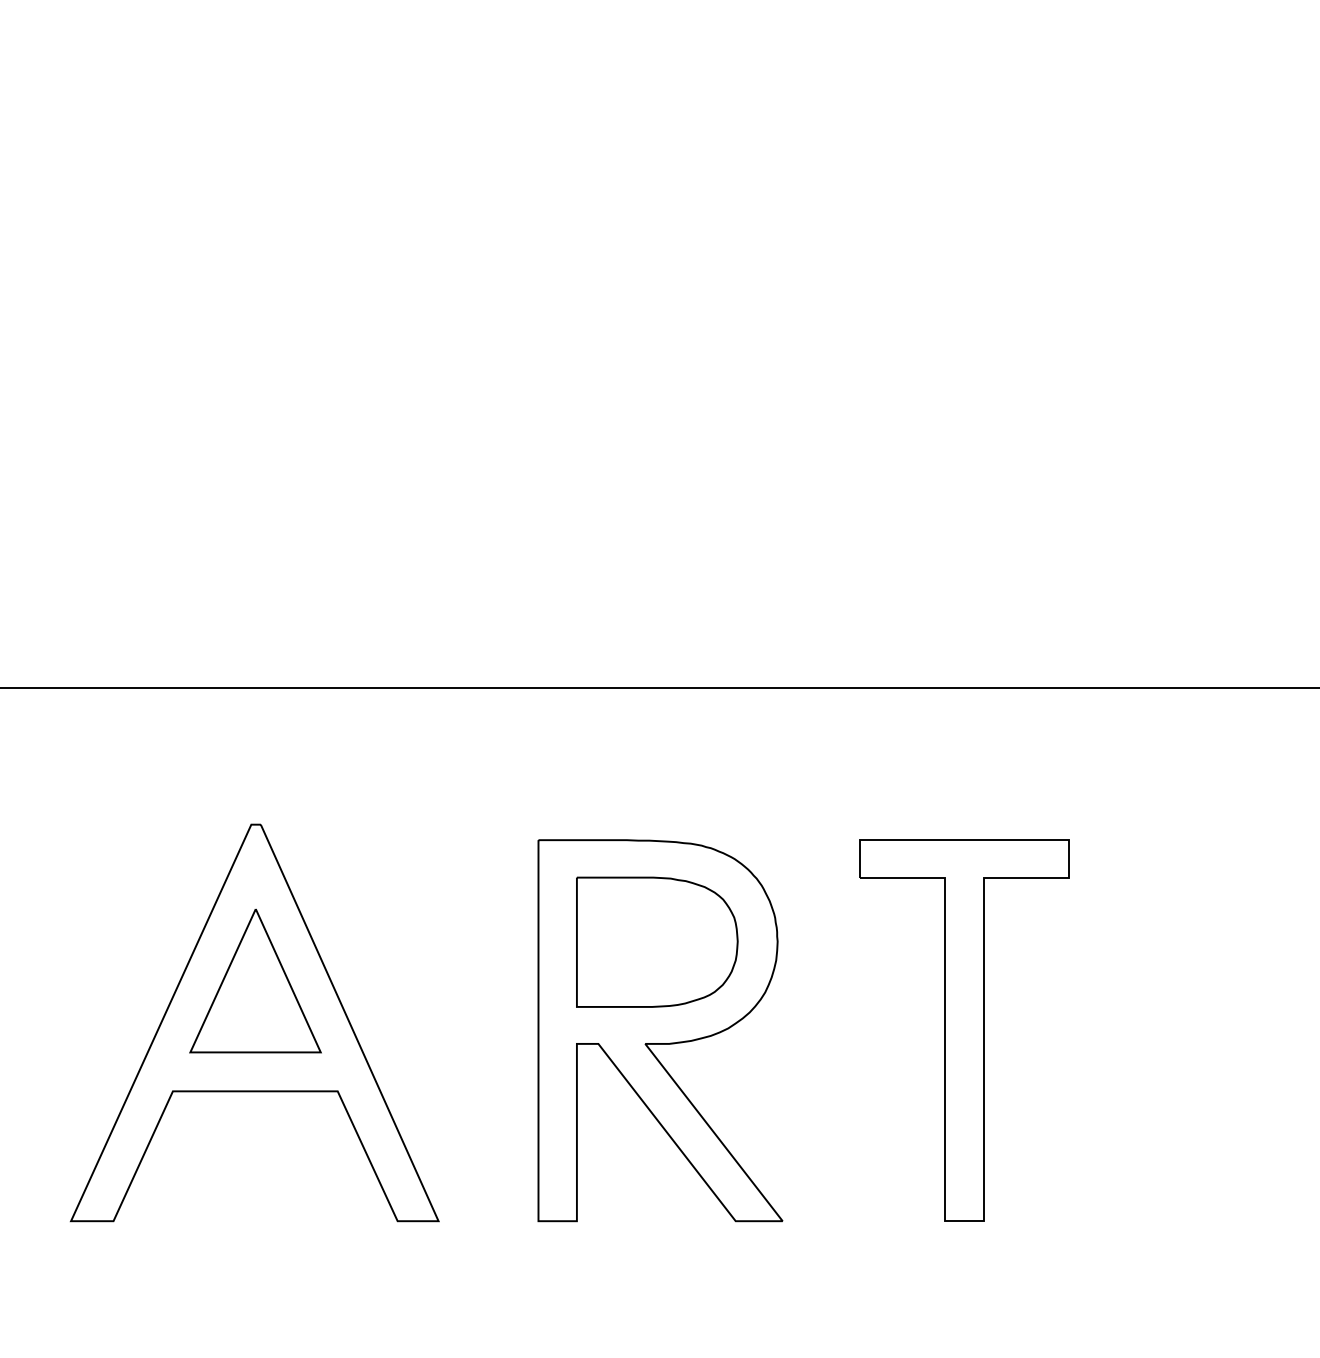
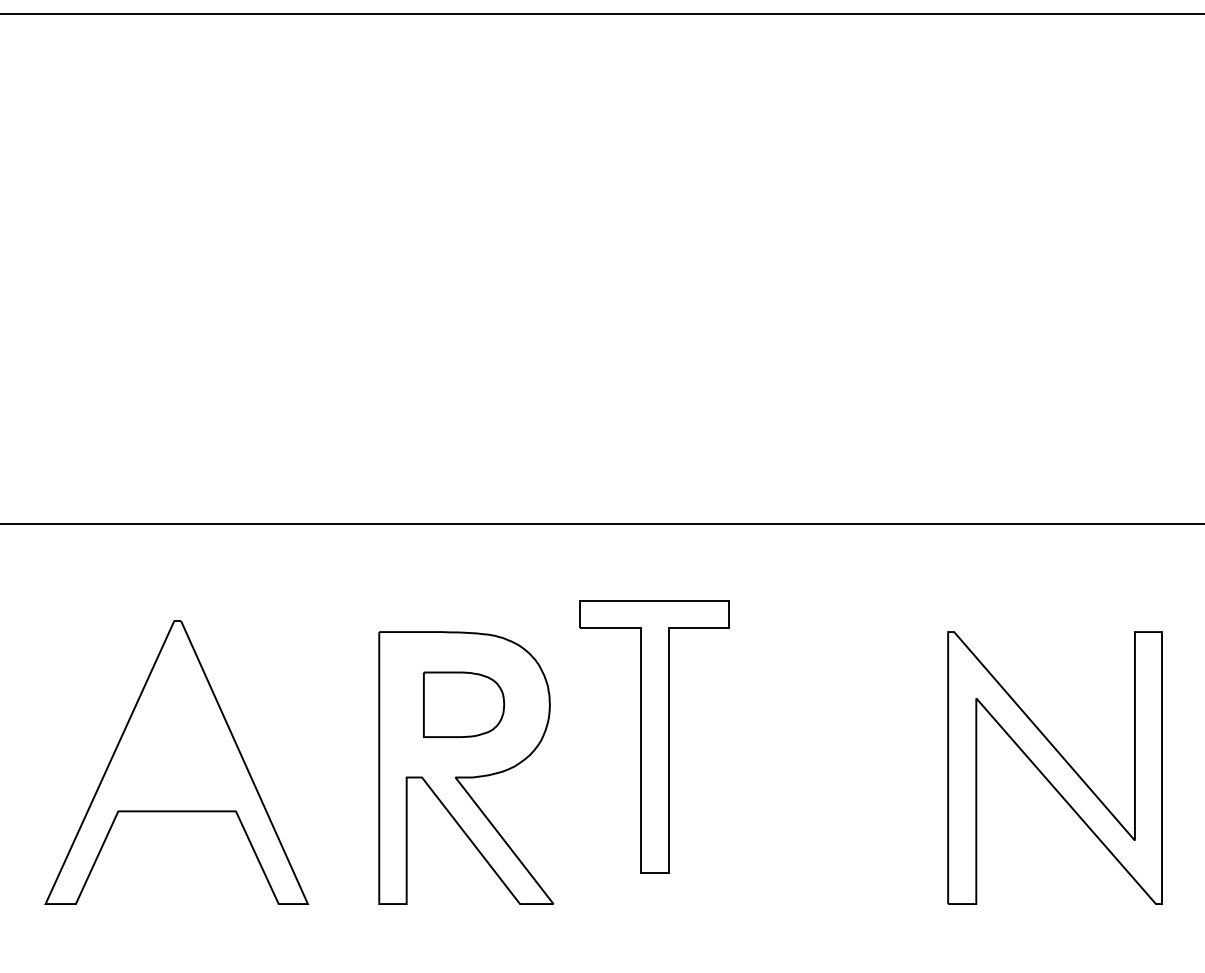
part: (656, 941) -> (463, 704), size x0.7
part: (255, 980) -> (177, 732), removed
part: (964, 1029) -> (654, 736), moved

